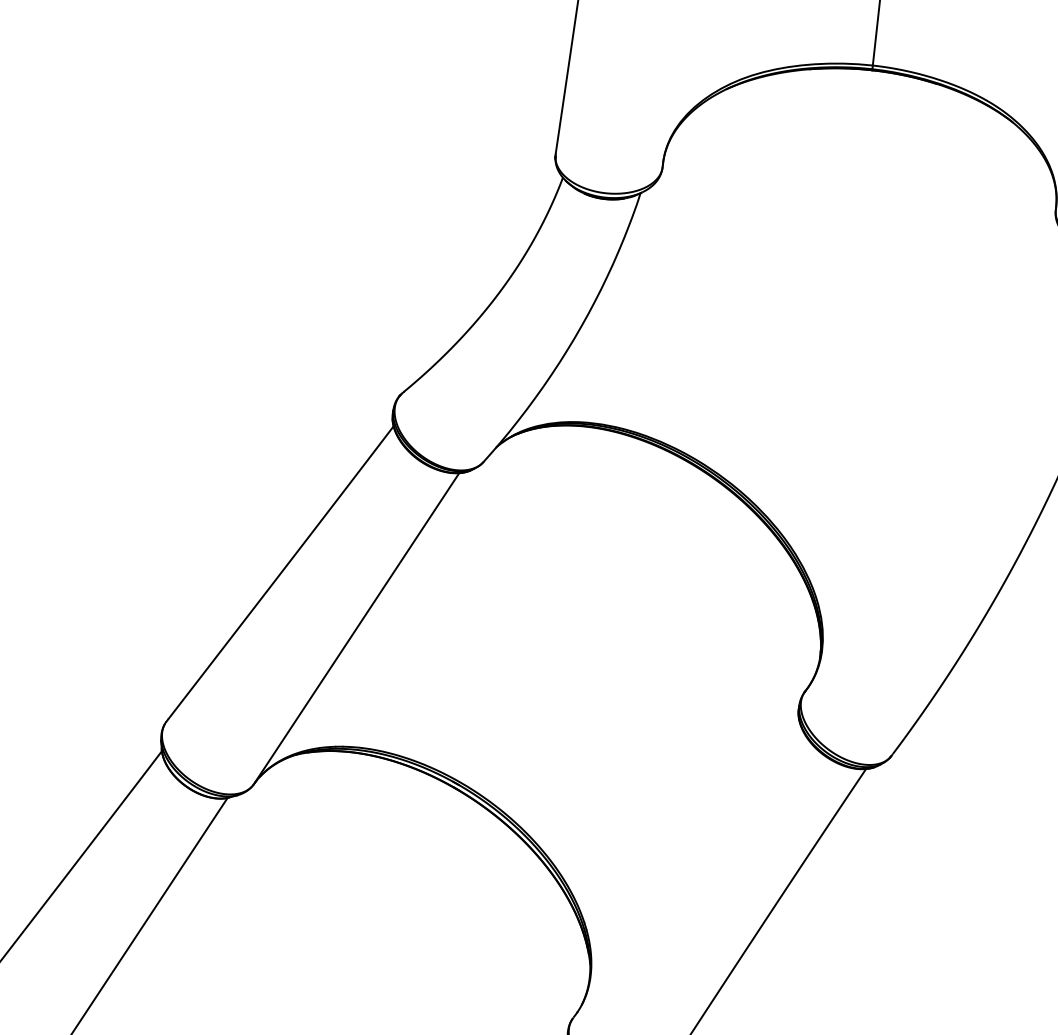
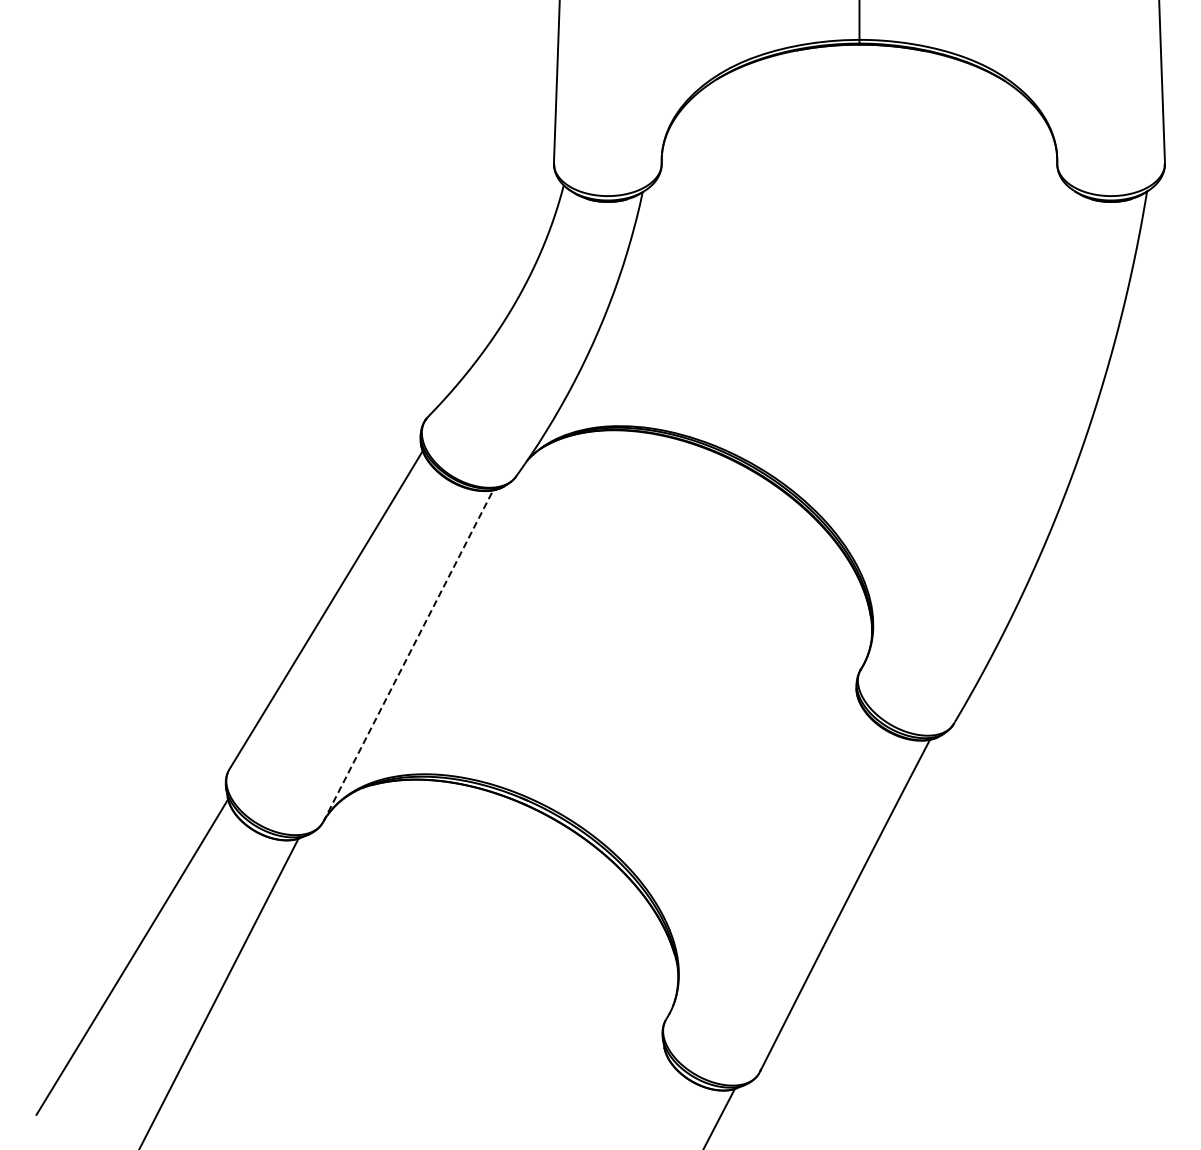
line: (357, 627) -> (408, 655), solid -> dashed

